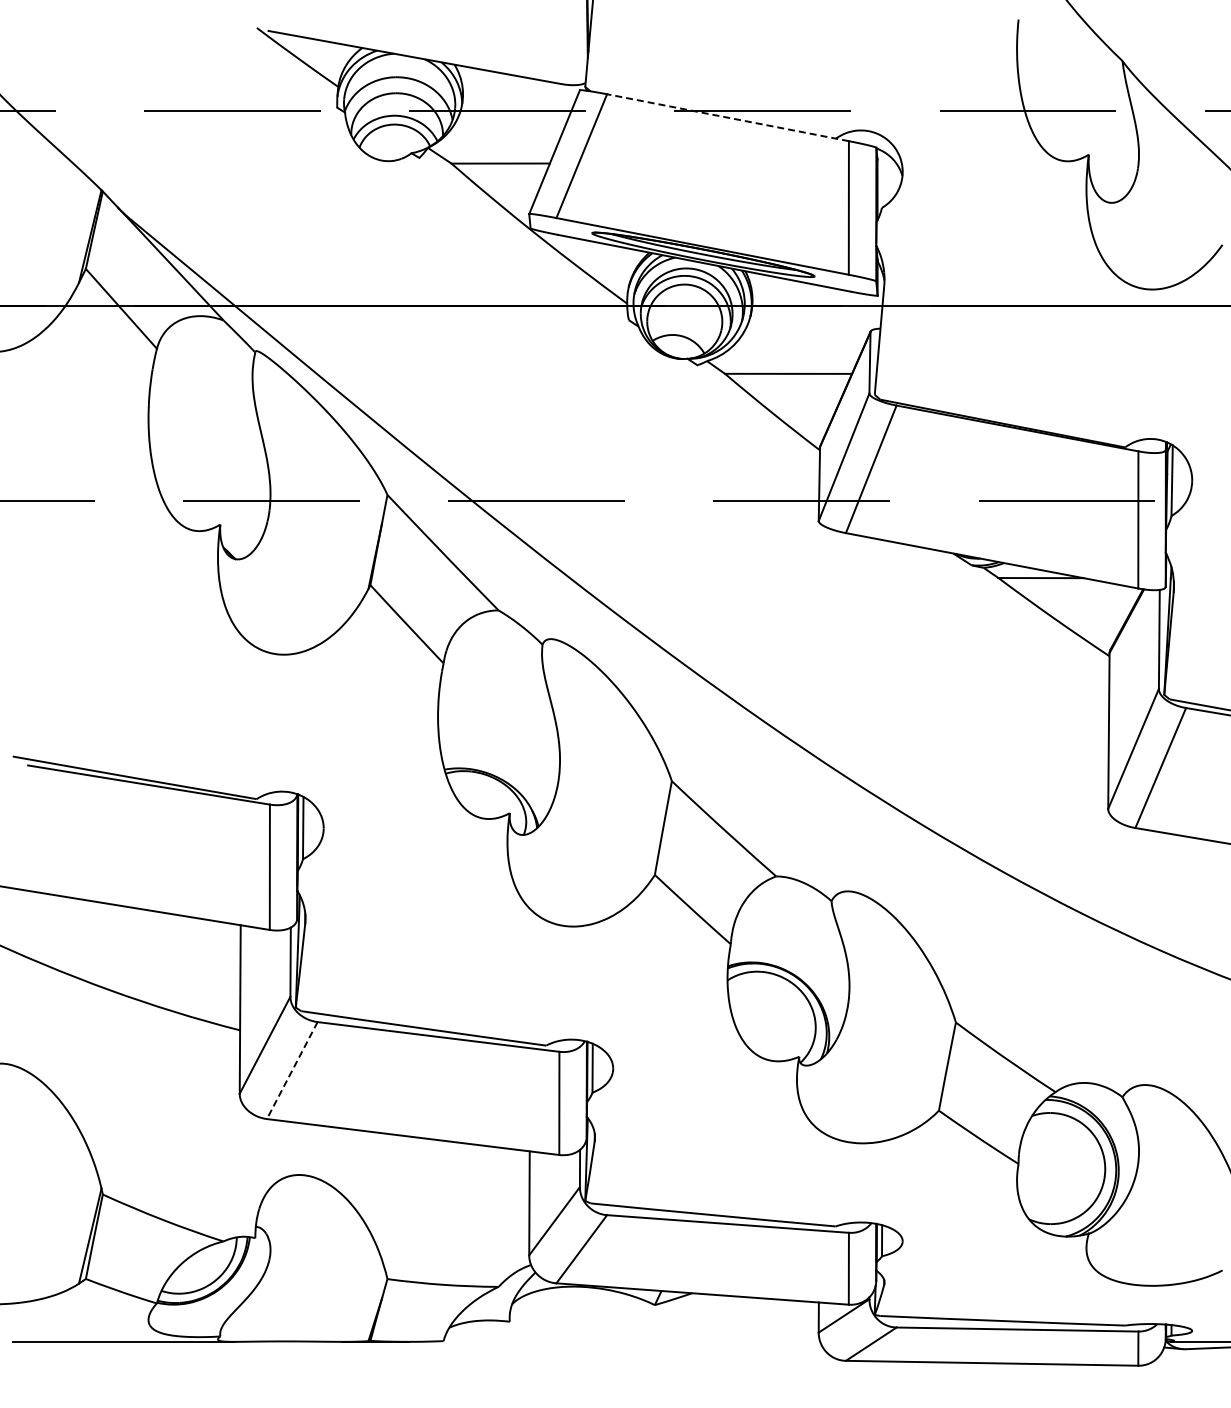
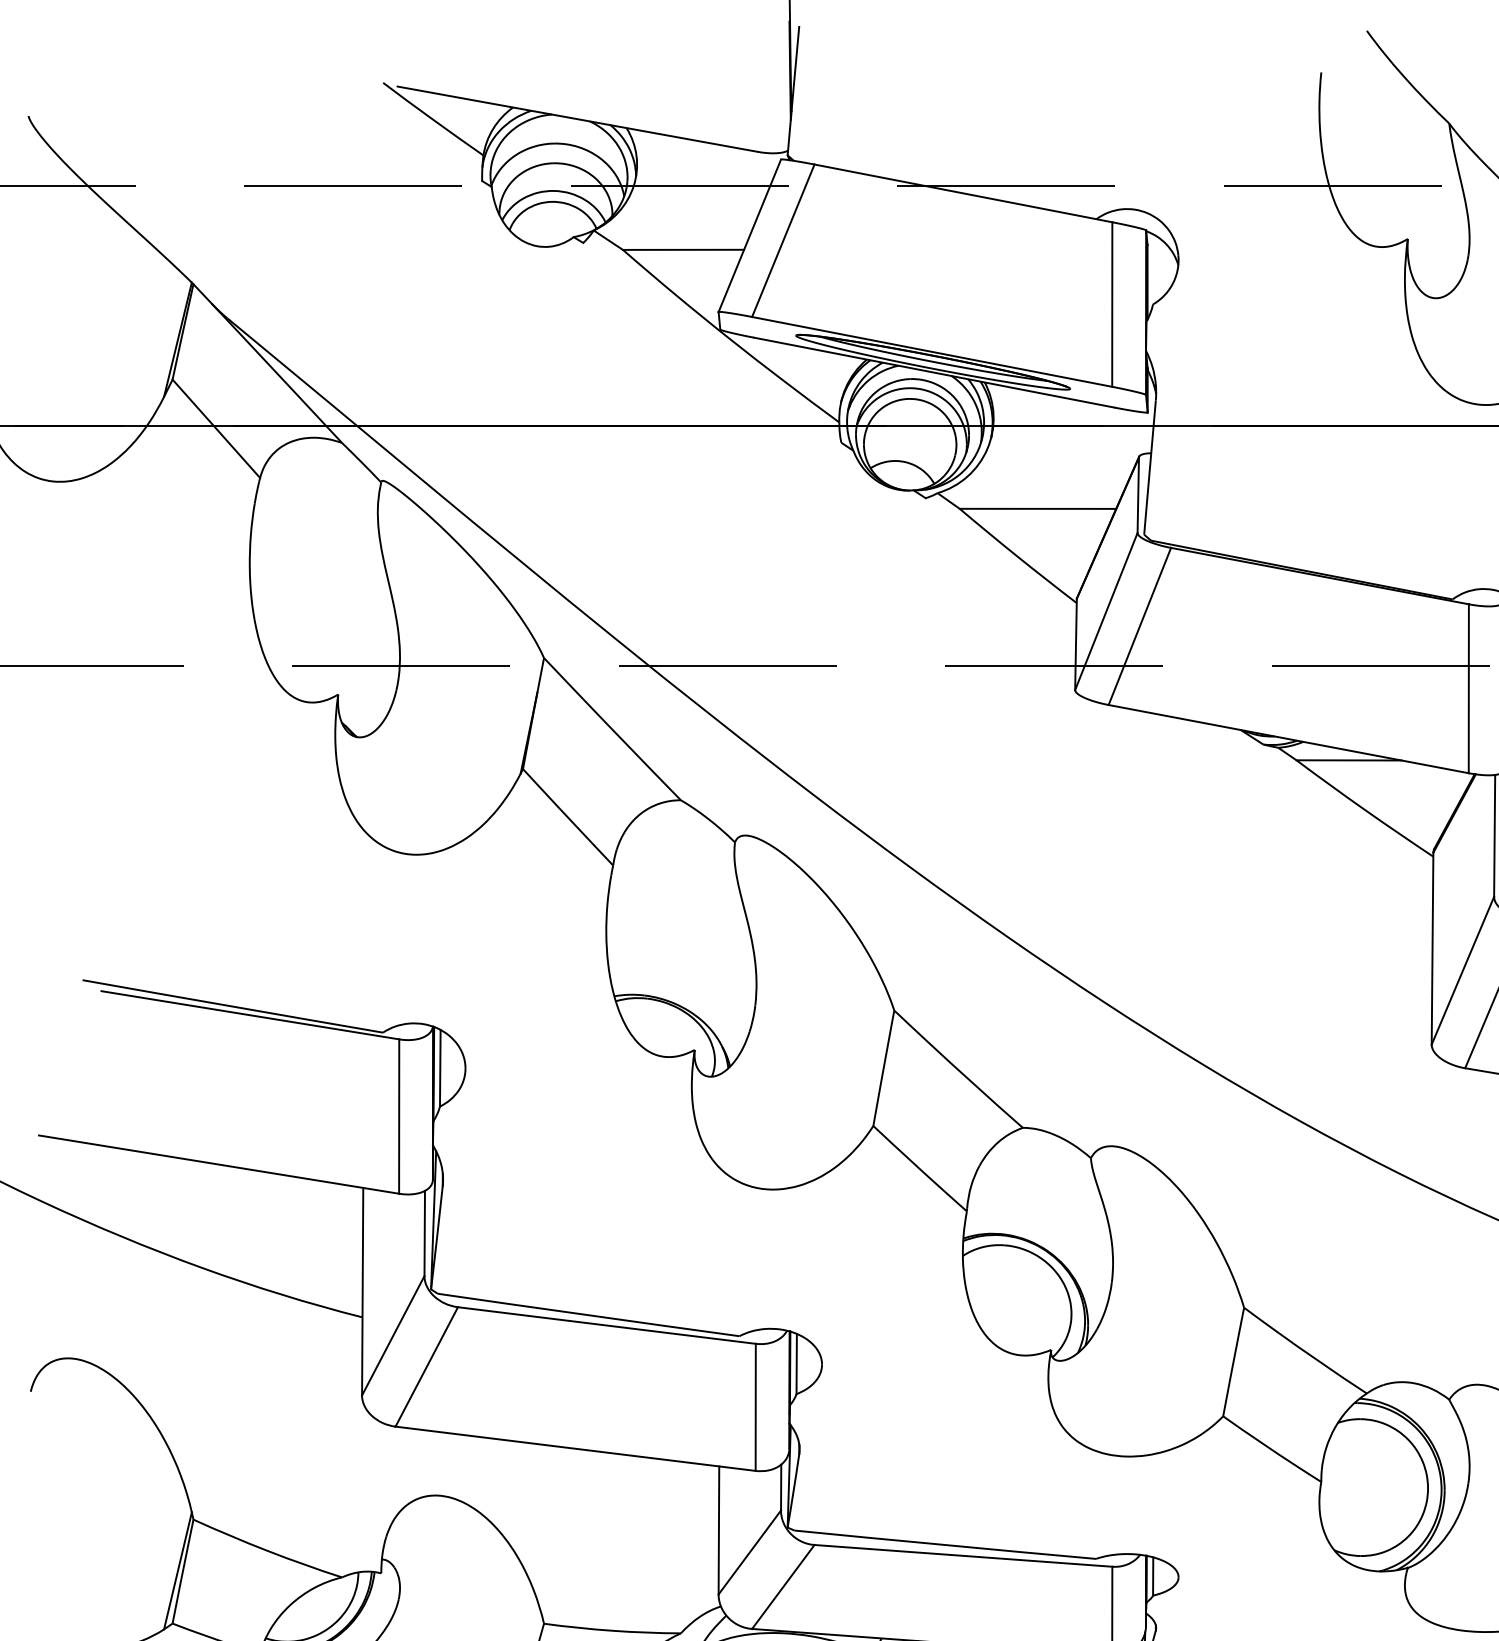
line: (727, 117) -> (962, 193), dashed -> solid
line: (292, 1070) -> (427, 1366), dashed -> solid

